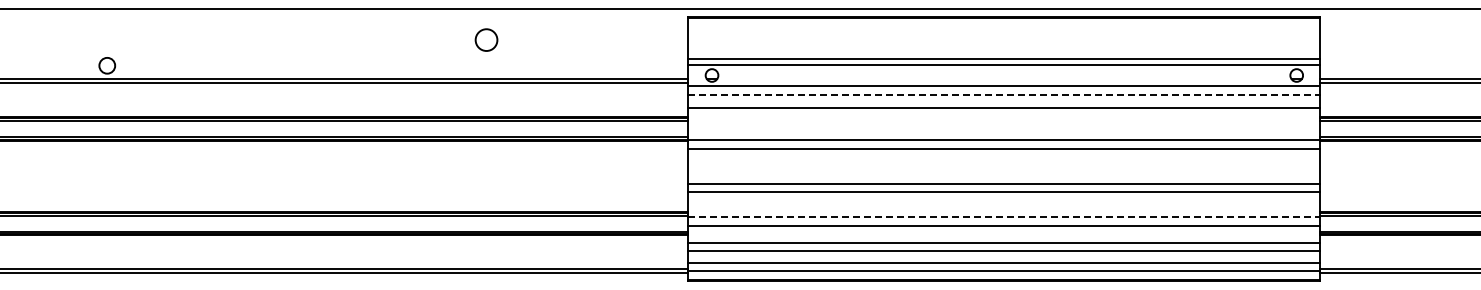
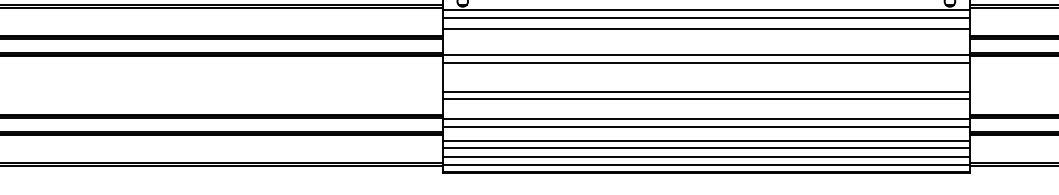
line: (1004, 95) -> (706, 18), dashed -> solid
line: (1004, 217) -> (706, 119), dashed -> solid

